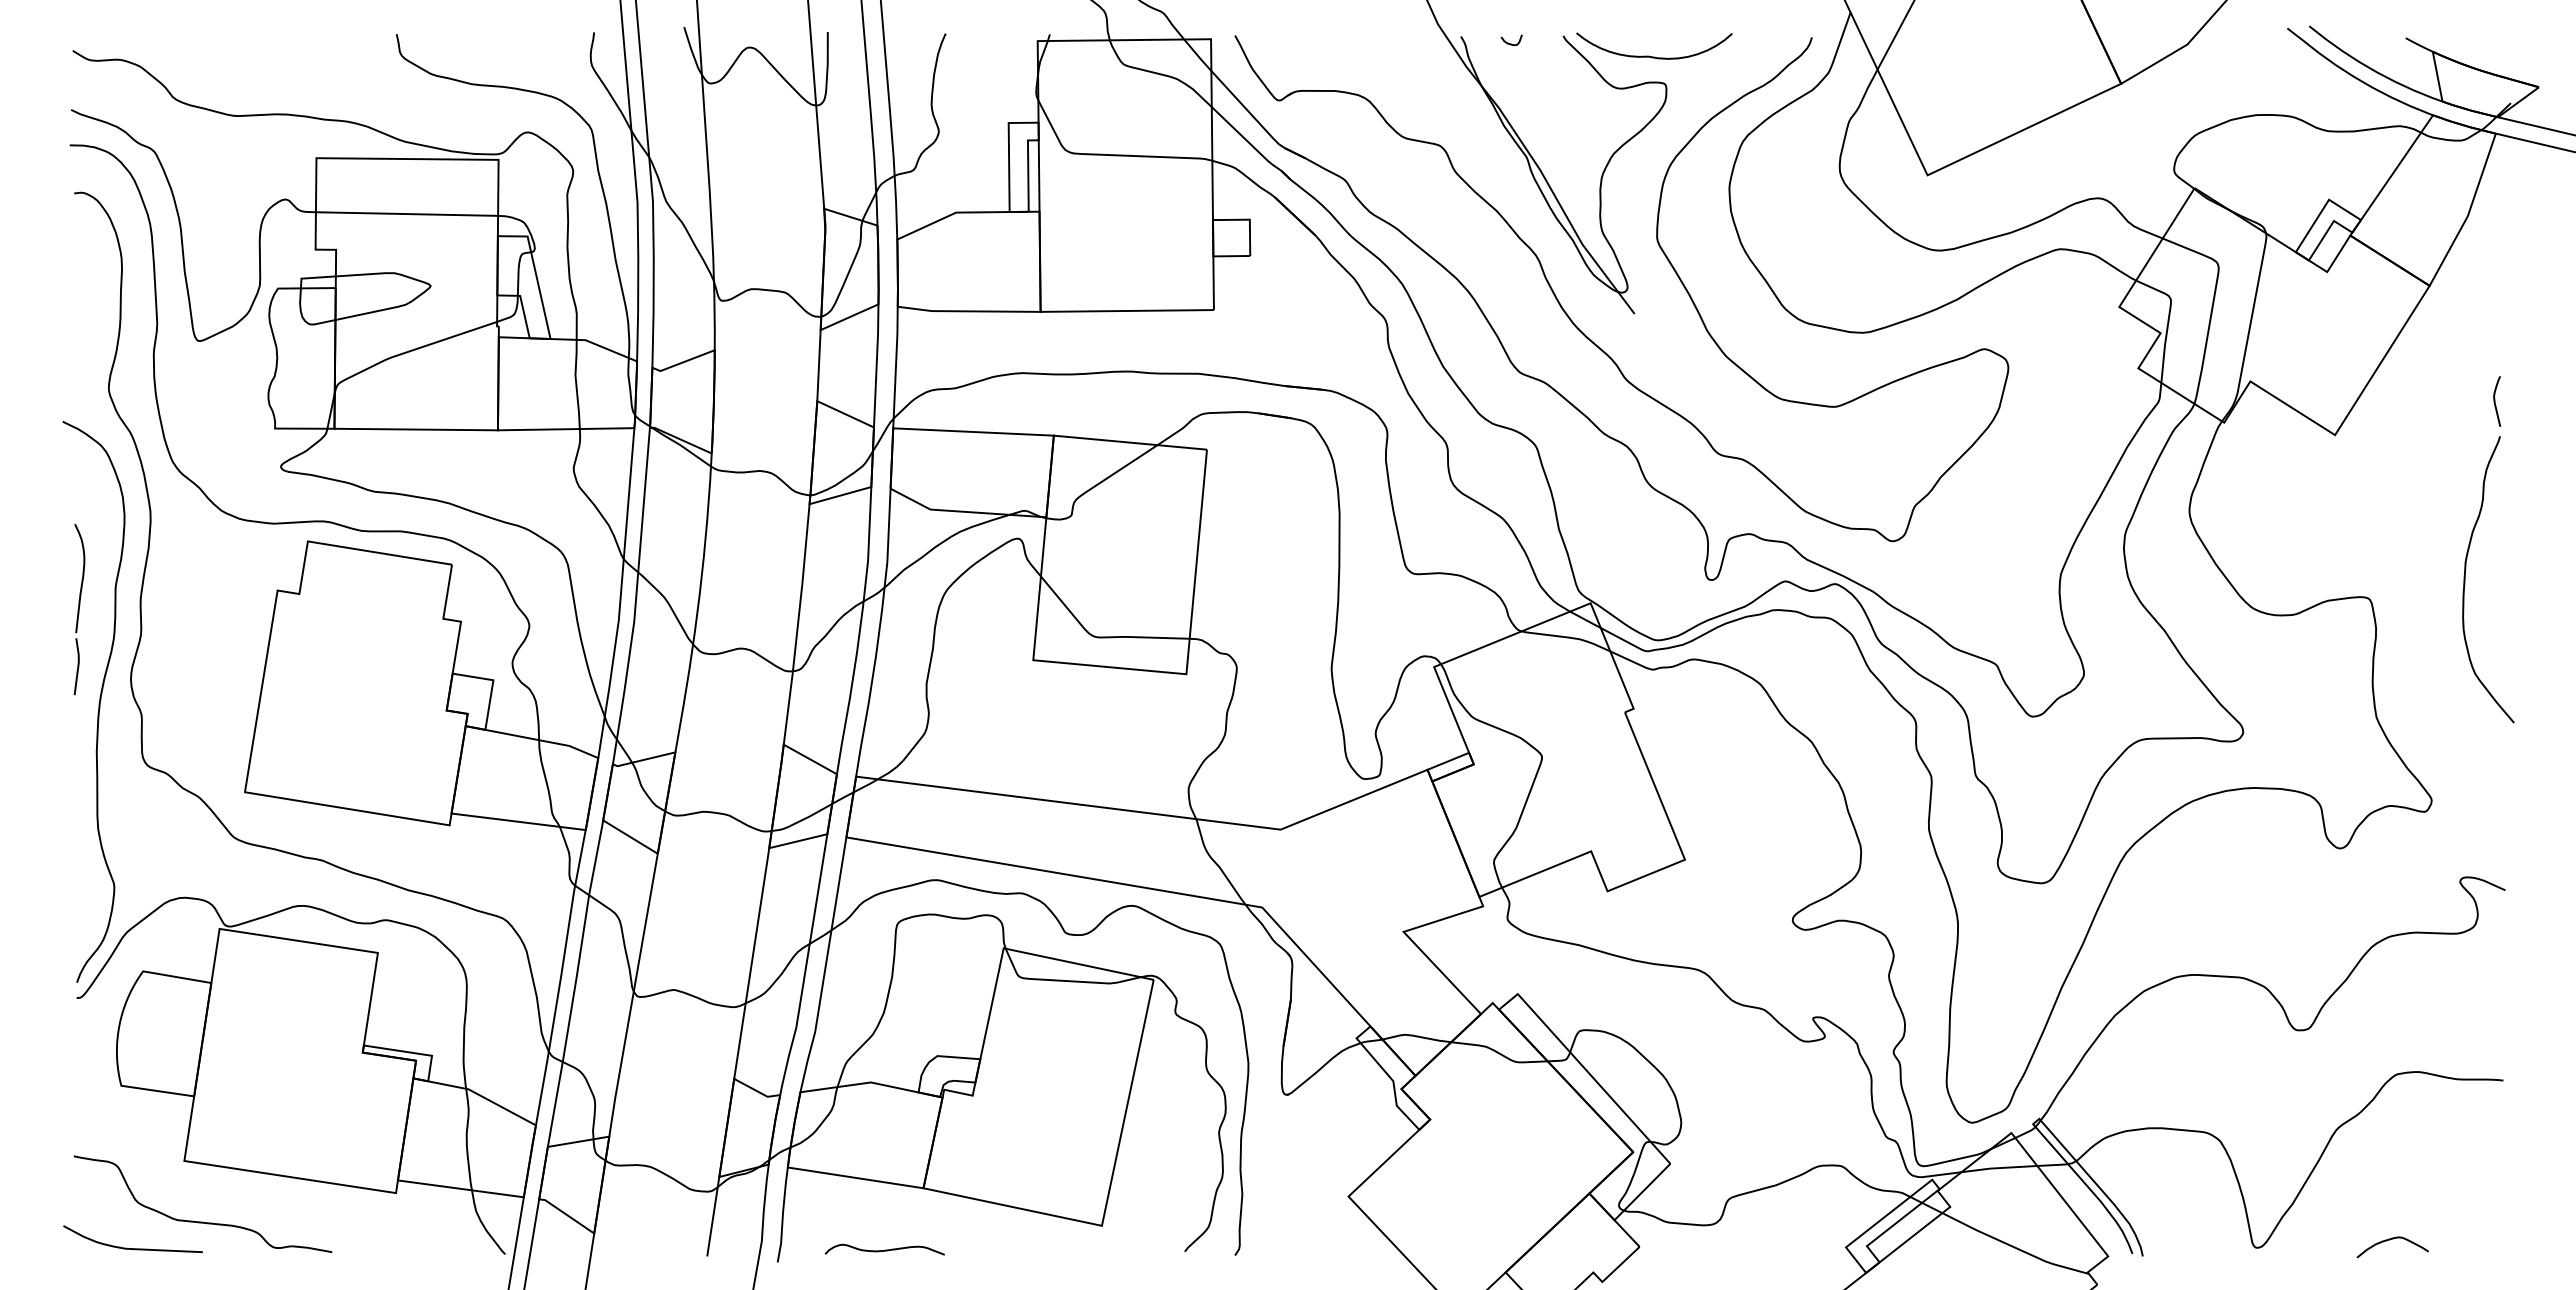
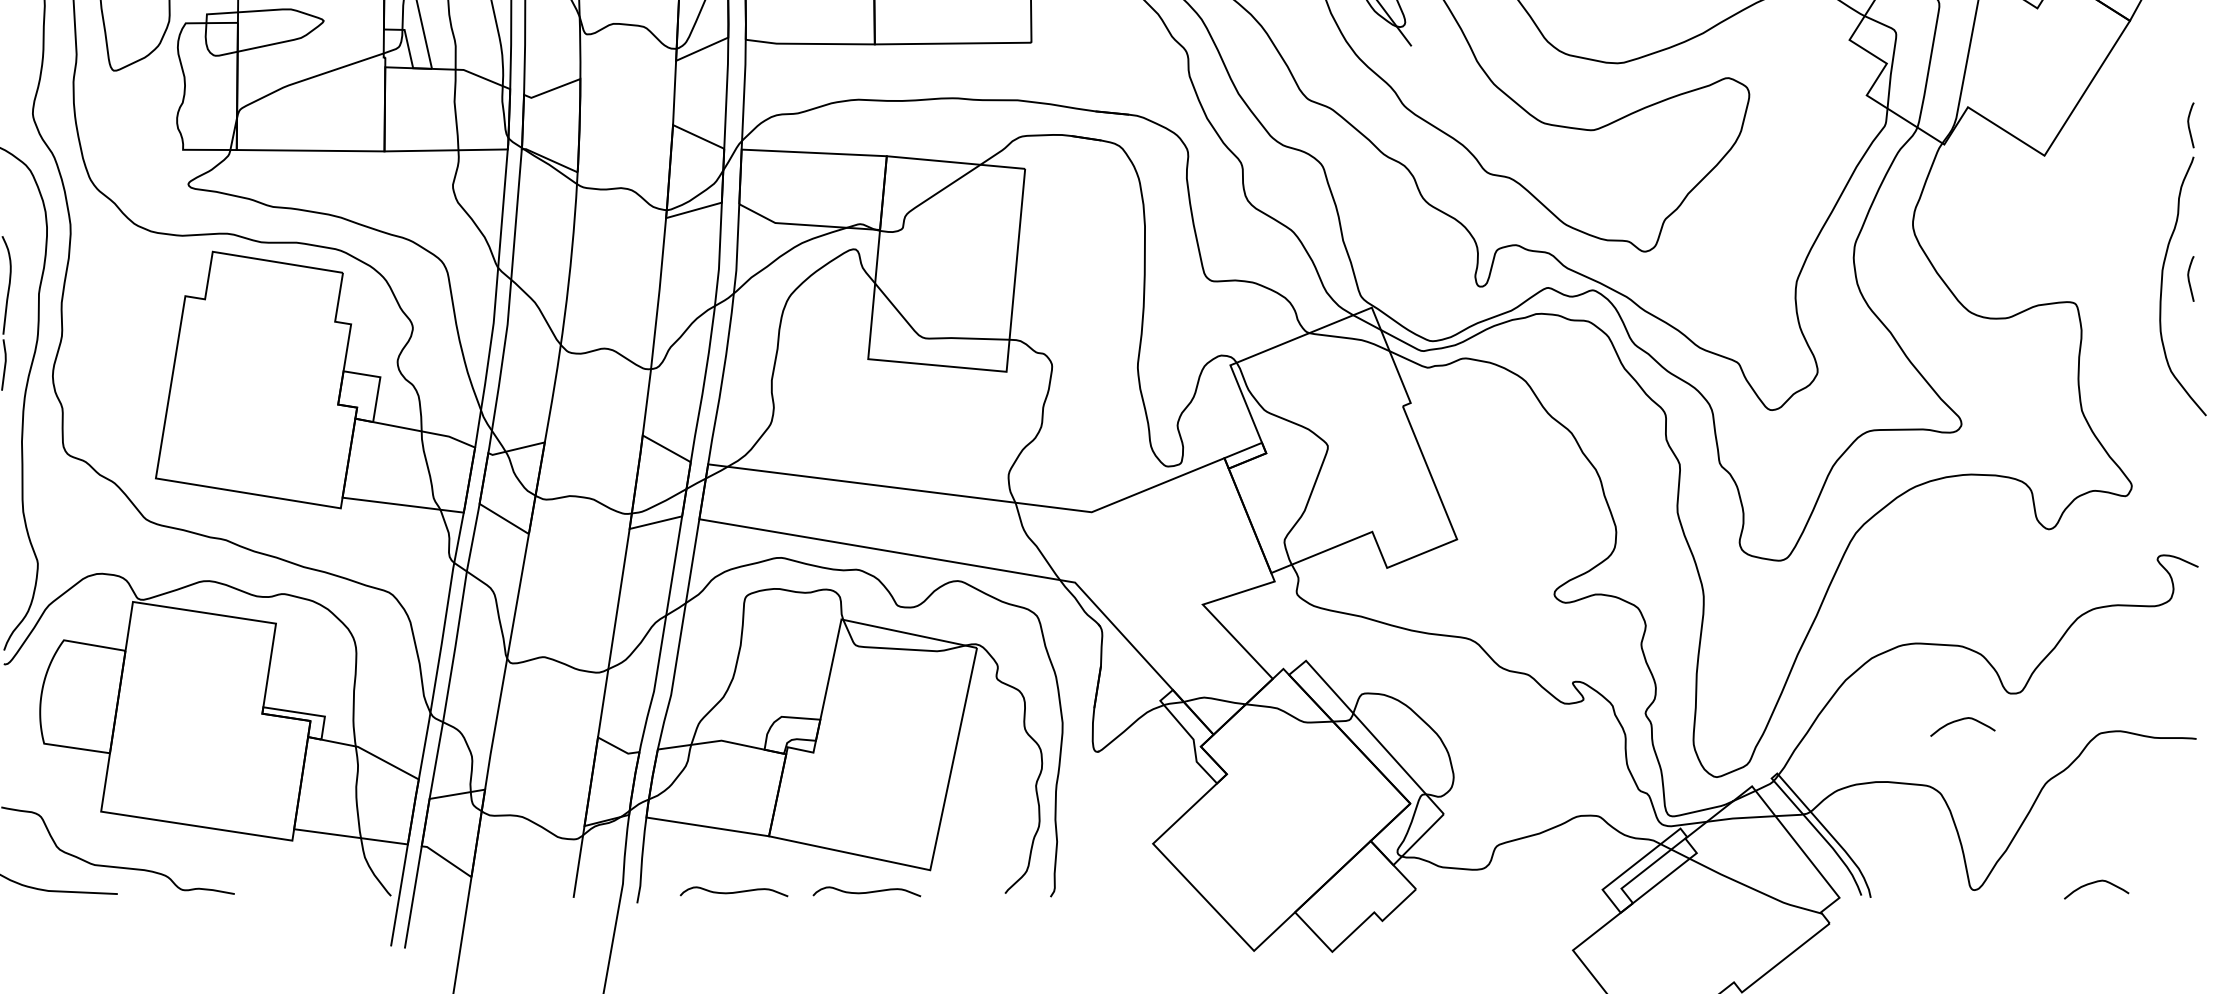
curve: (2495, 571) -> (2189, 278), added
curve: (2242, 1060) -> (1960, 720), added
curve: (1031, 1249) -> (866, 891), added

